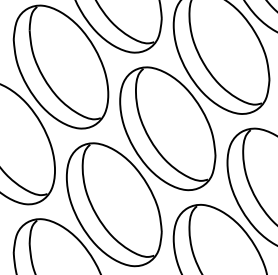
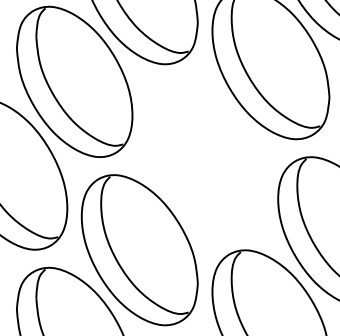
part: (168, 128) -> (205, 157), removed

